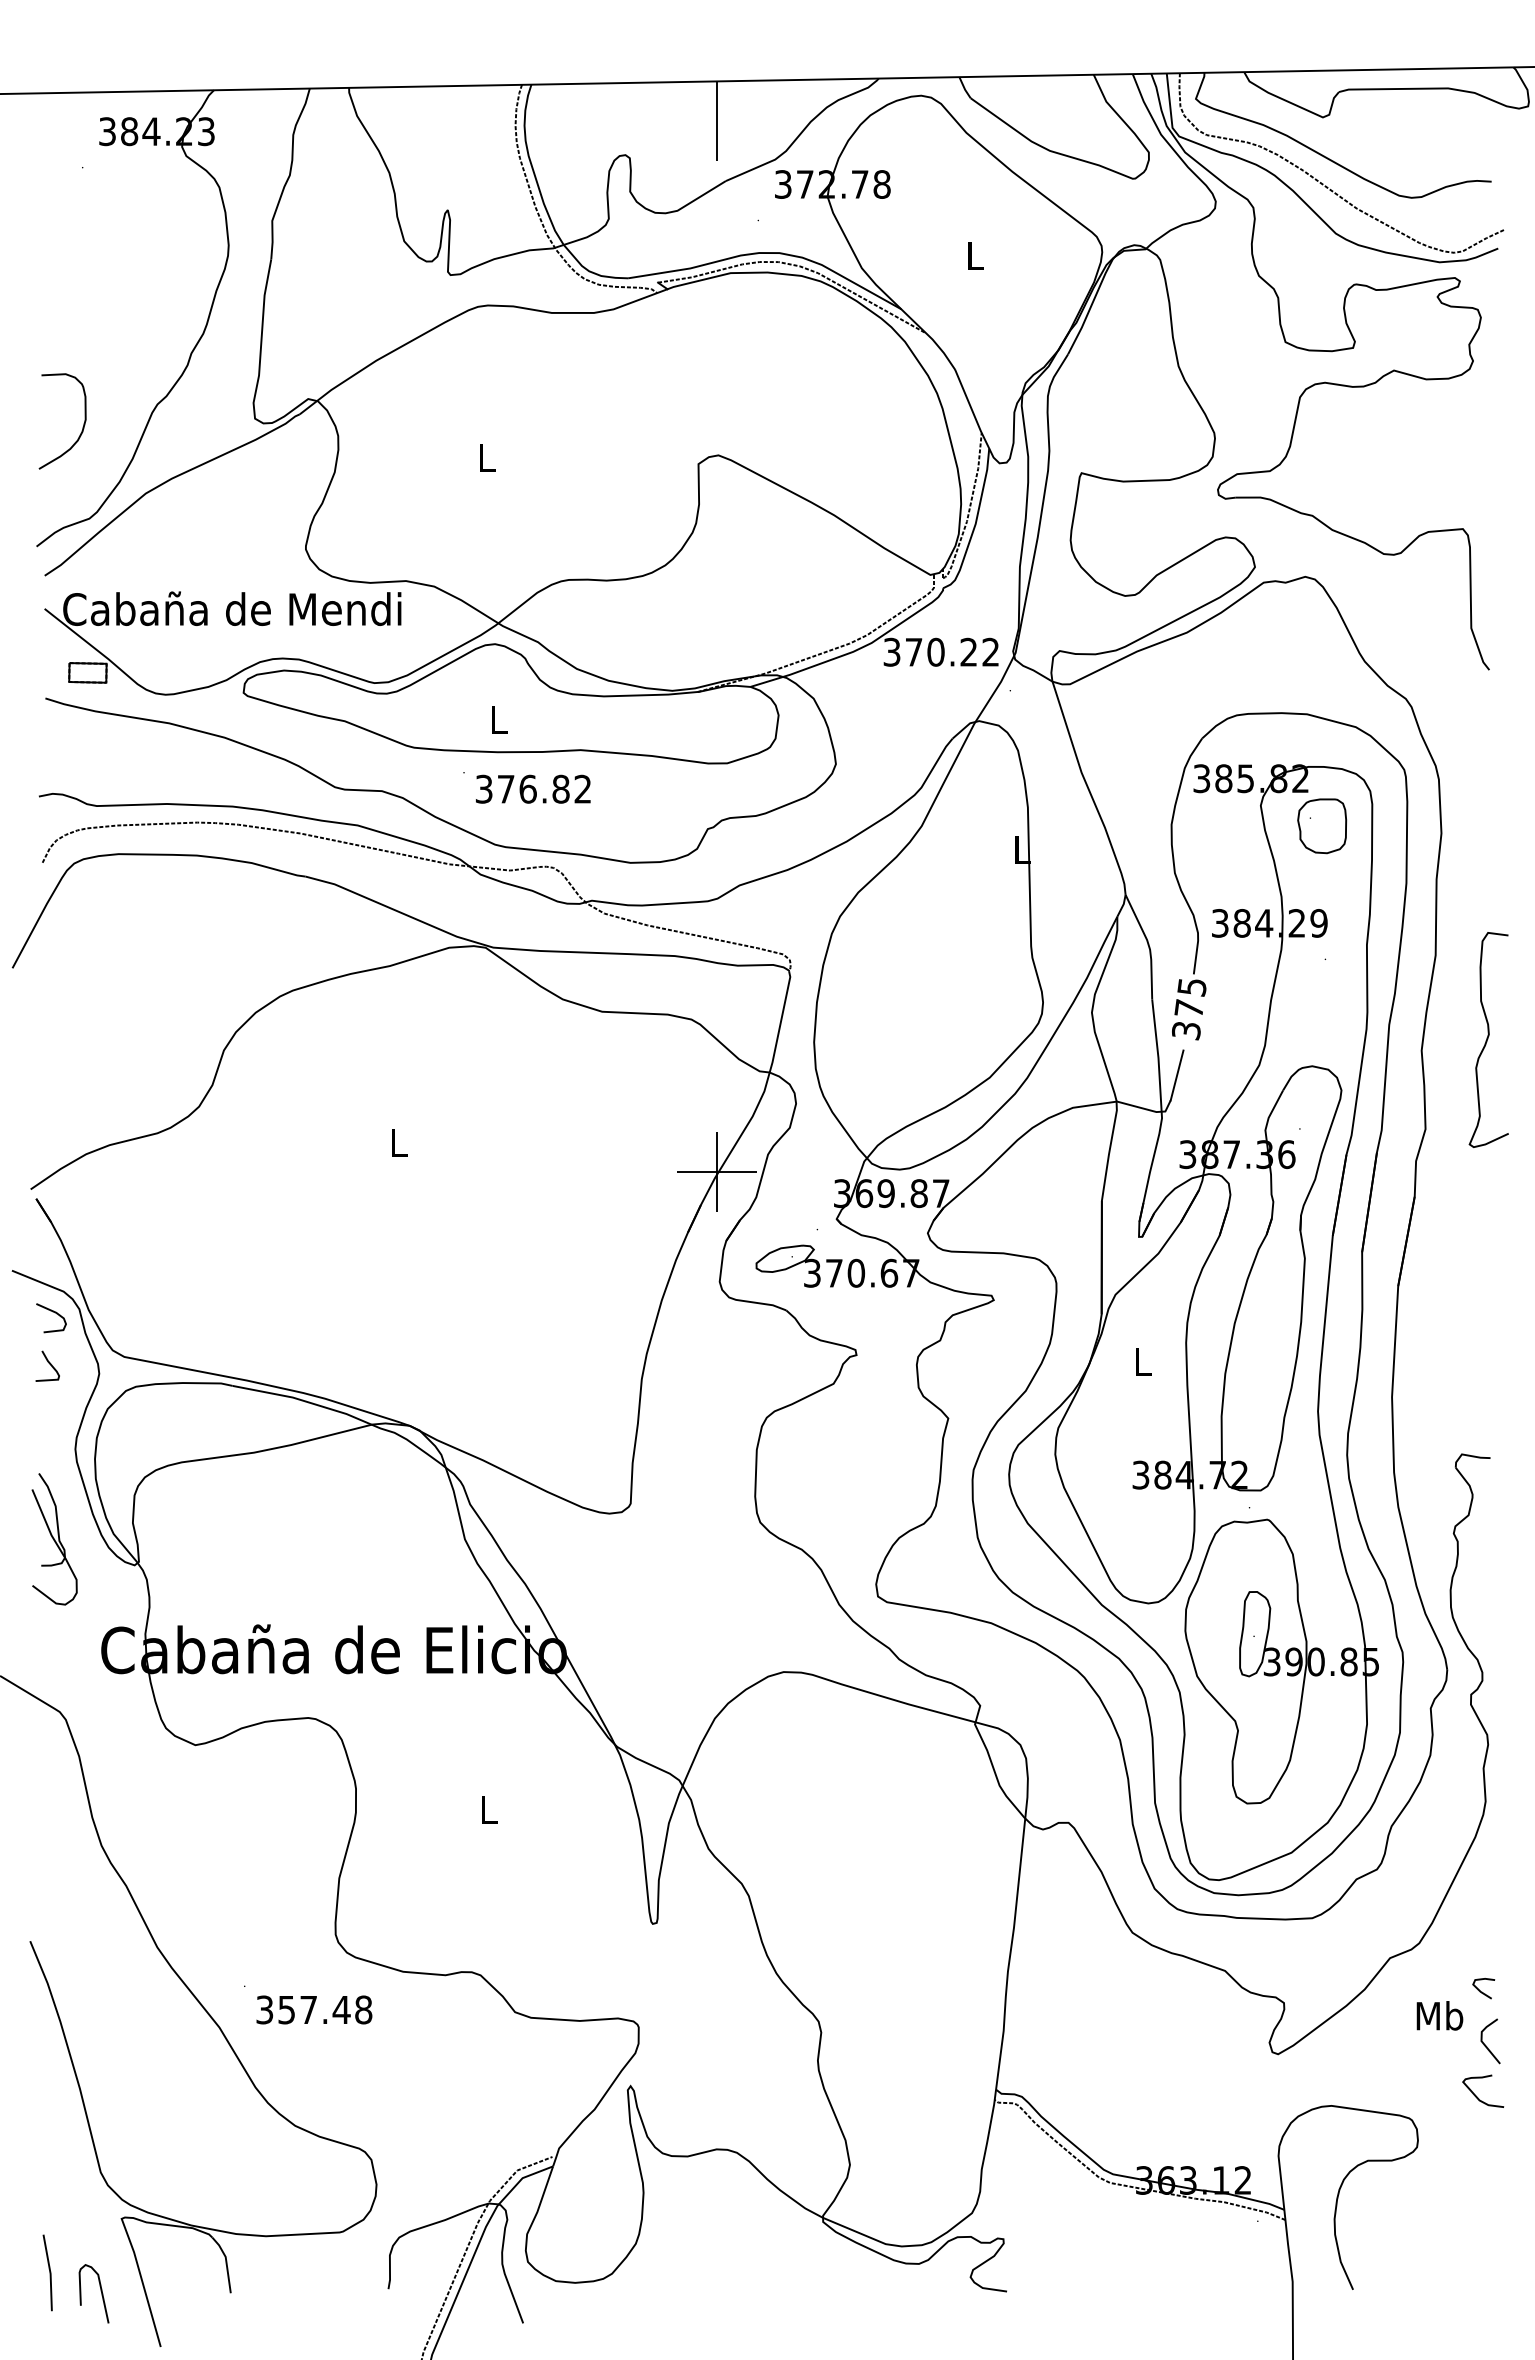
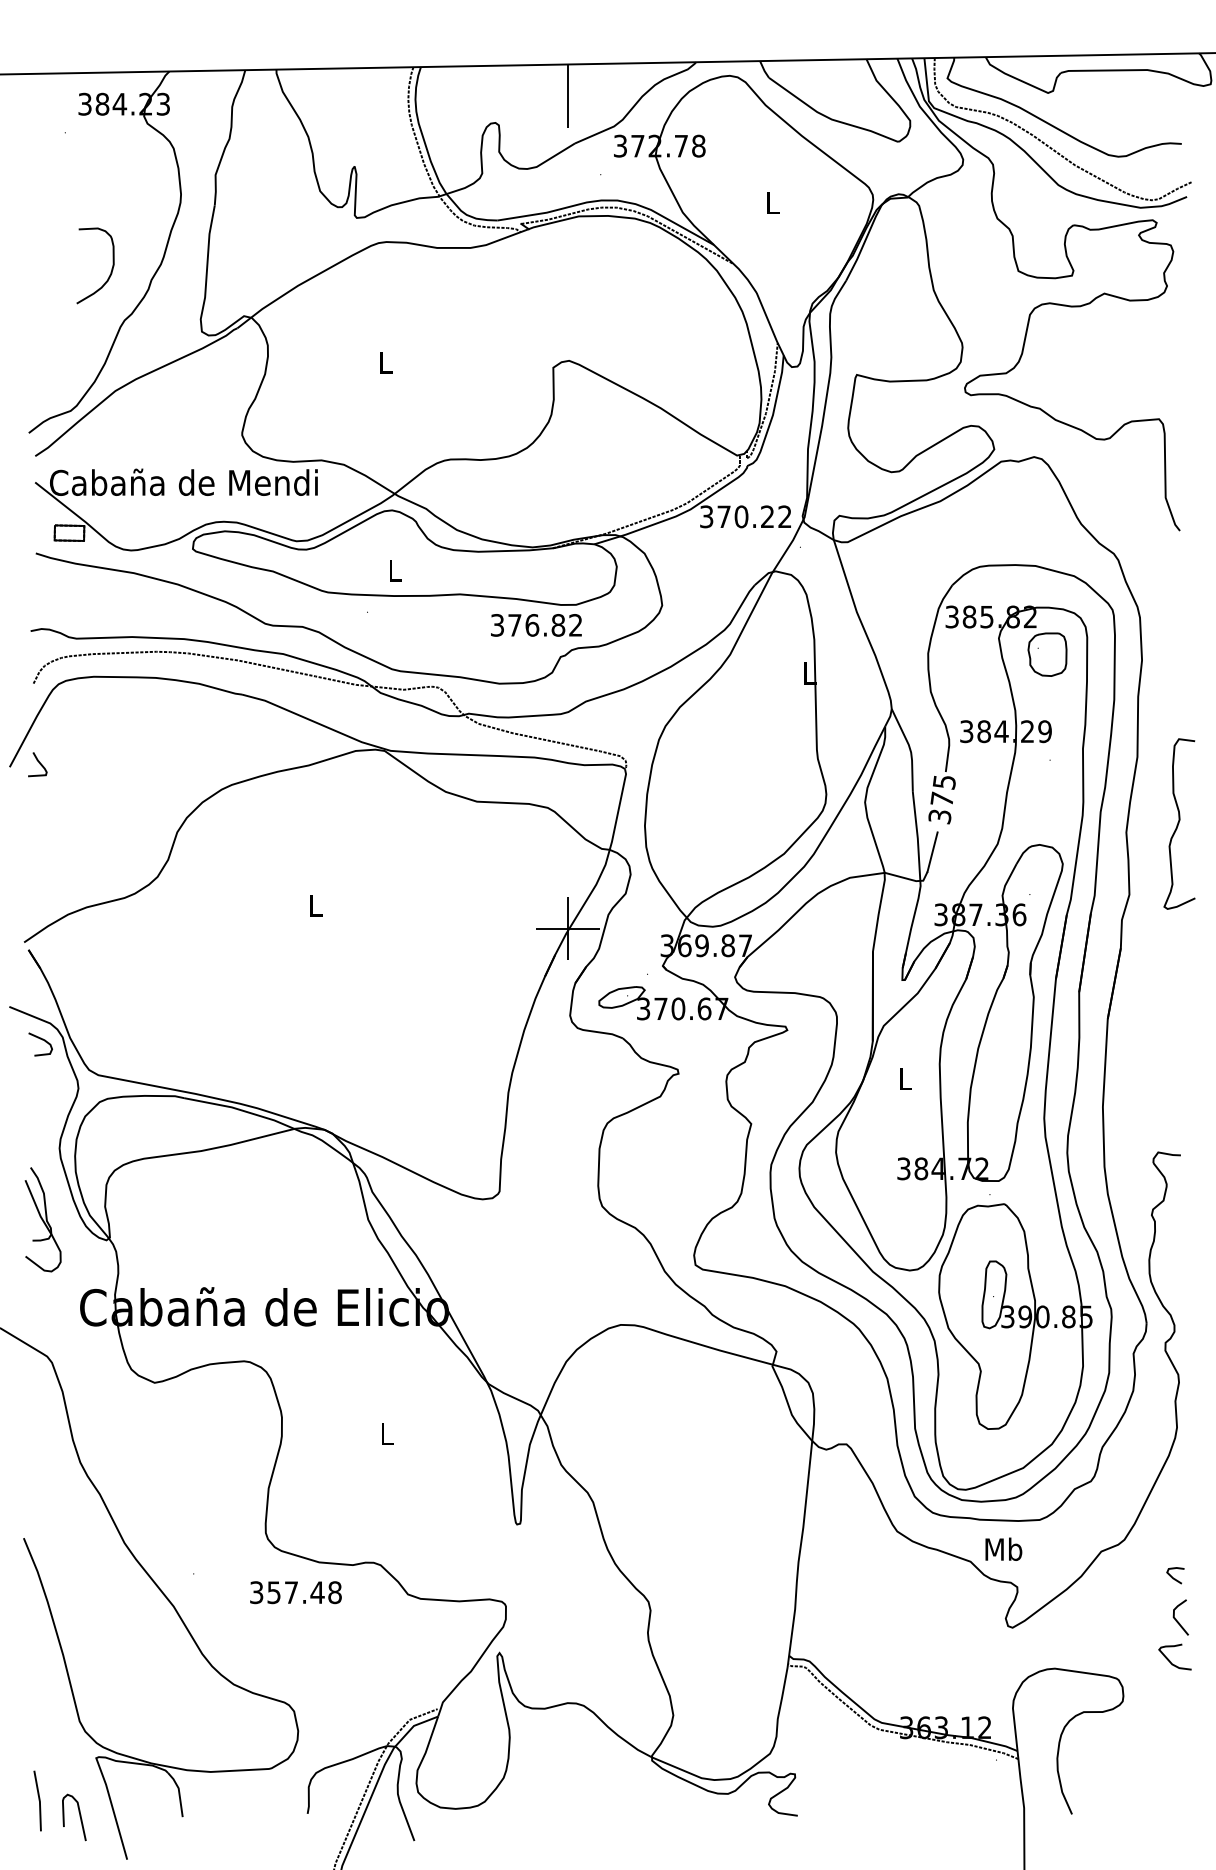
curve: (82, 424) -> (111, 268), moved
text: (533, 789) -> (536, 625), moved
curve: (50, 1366) -> (39, 764), moved
text: (313, 2009) -> (295, 1592), moved
text: (1439, 2014) -> (1003, 1548), moved

